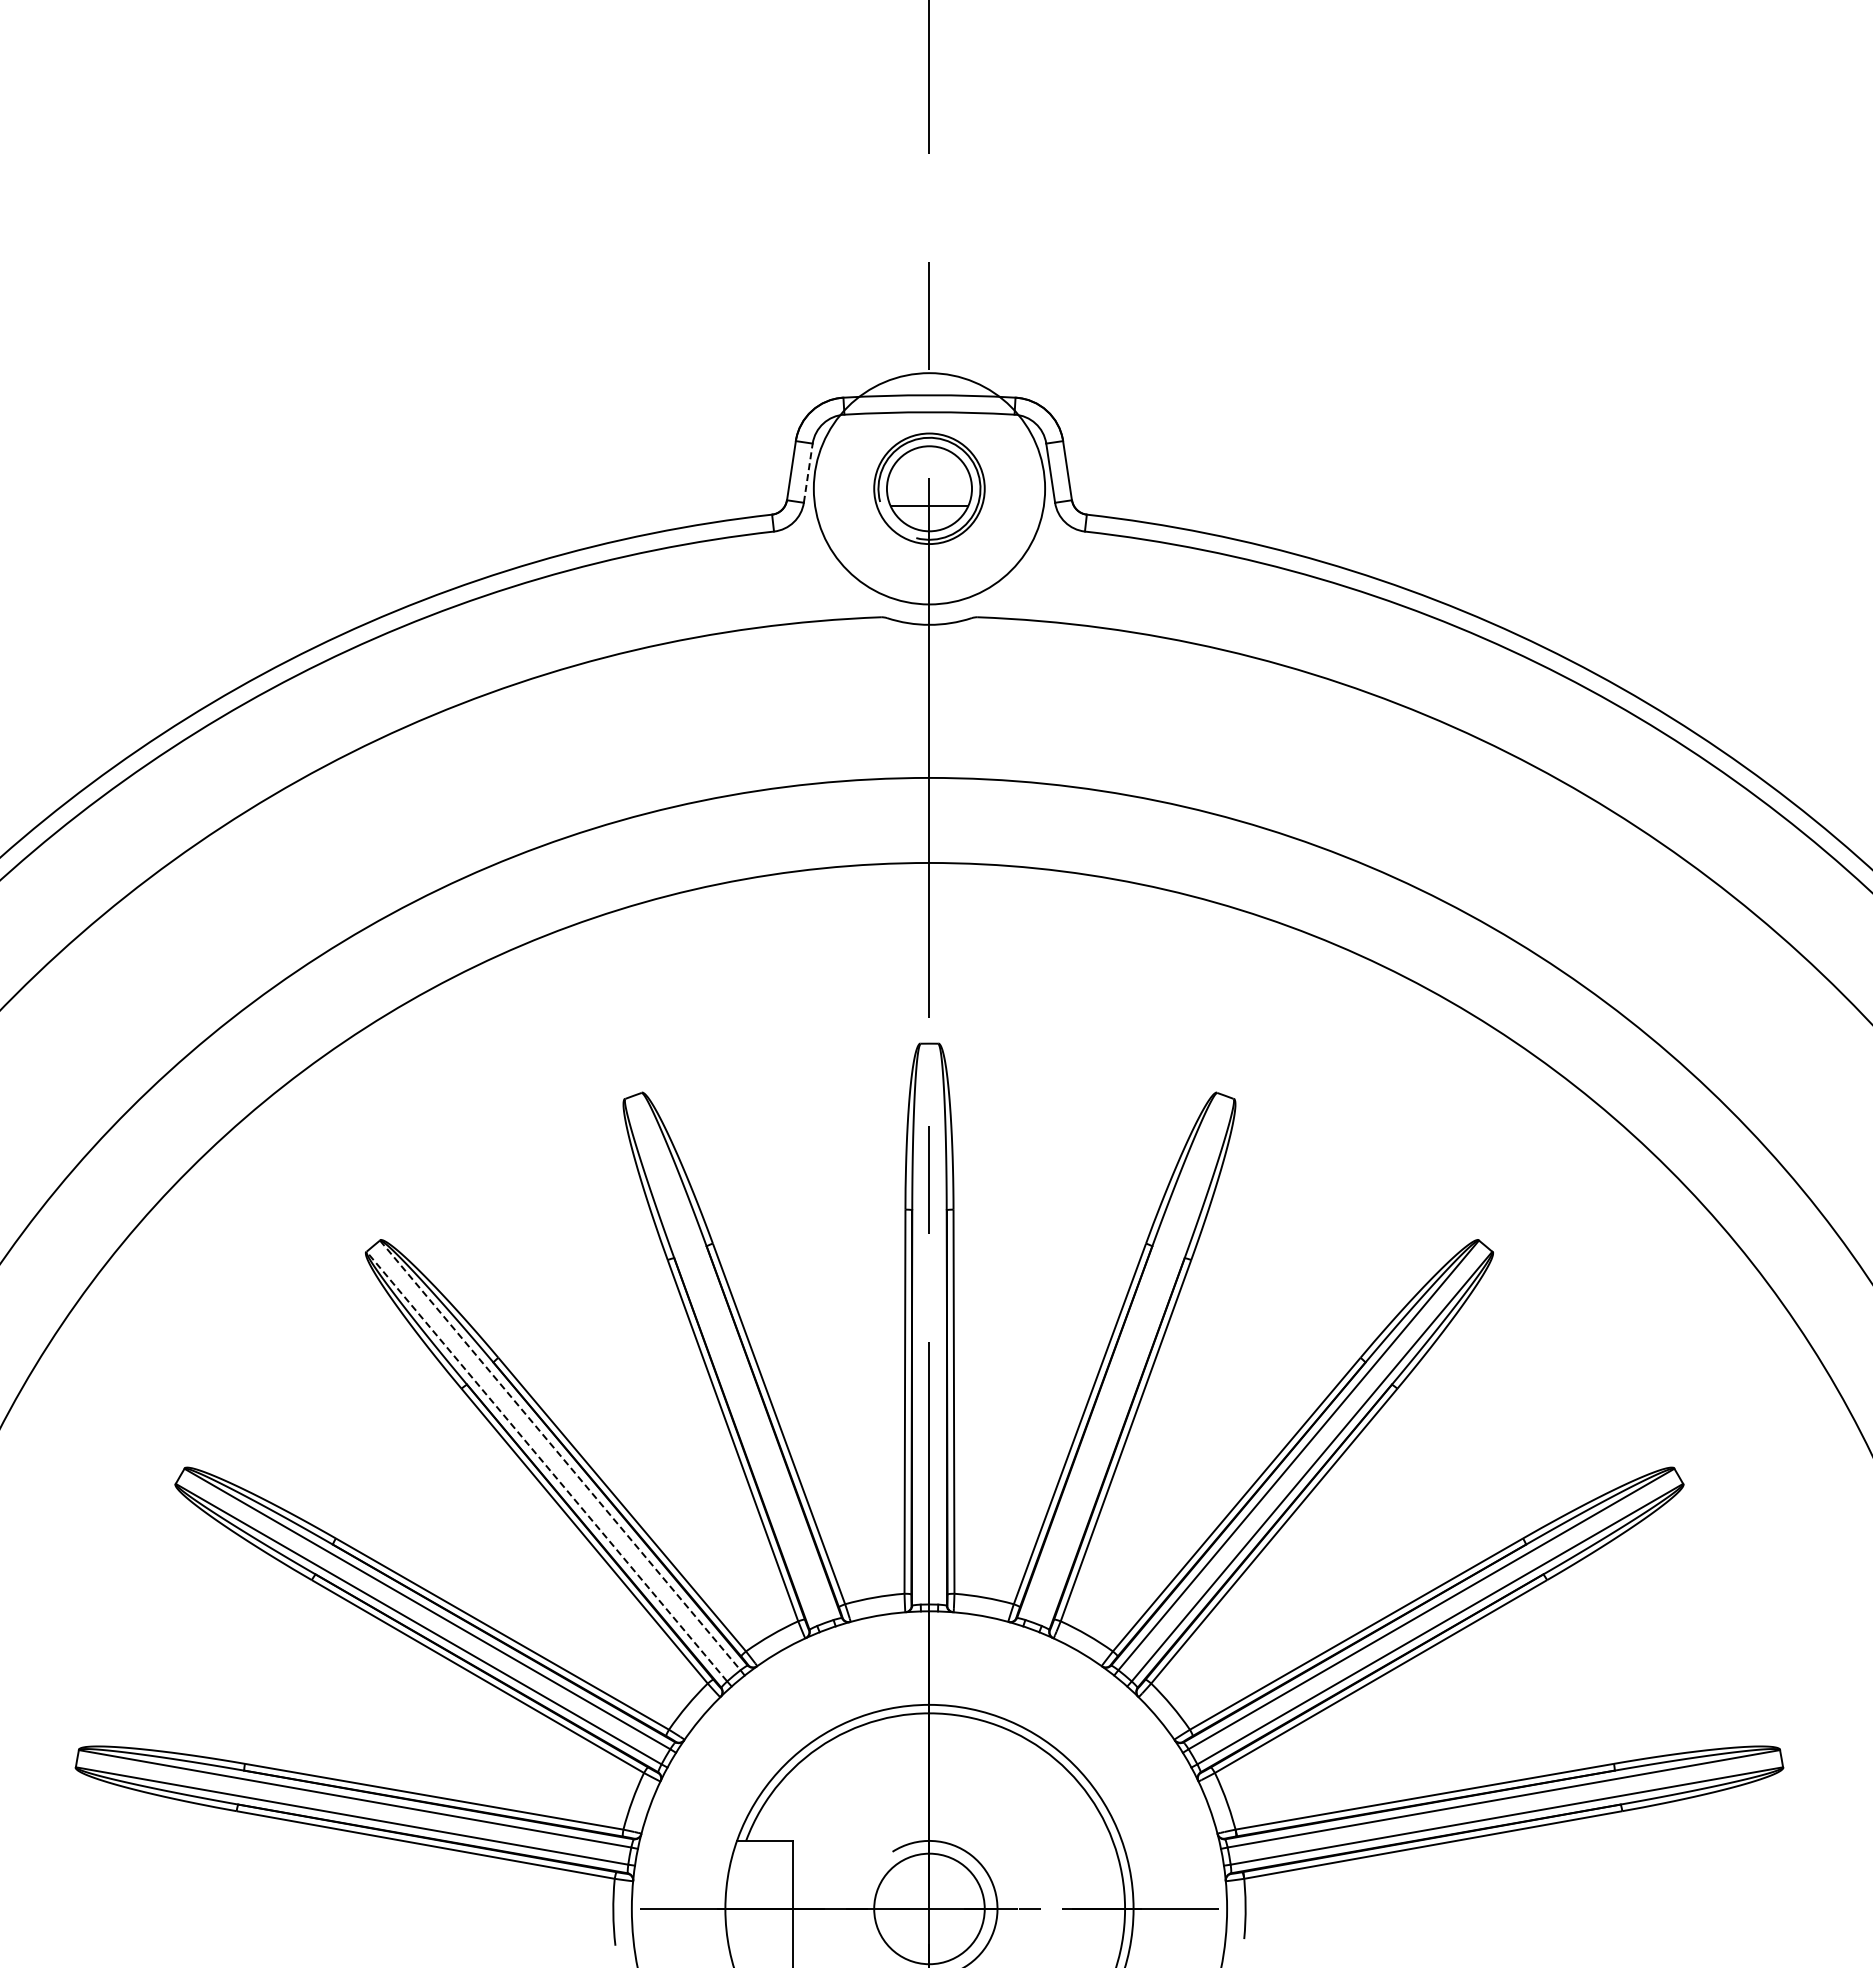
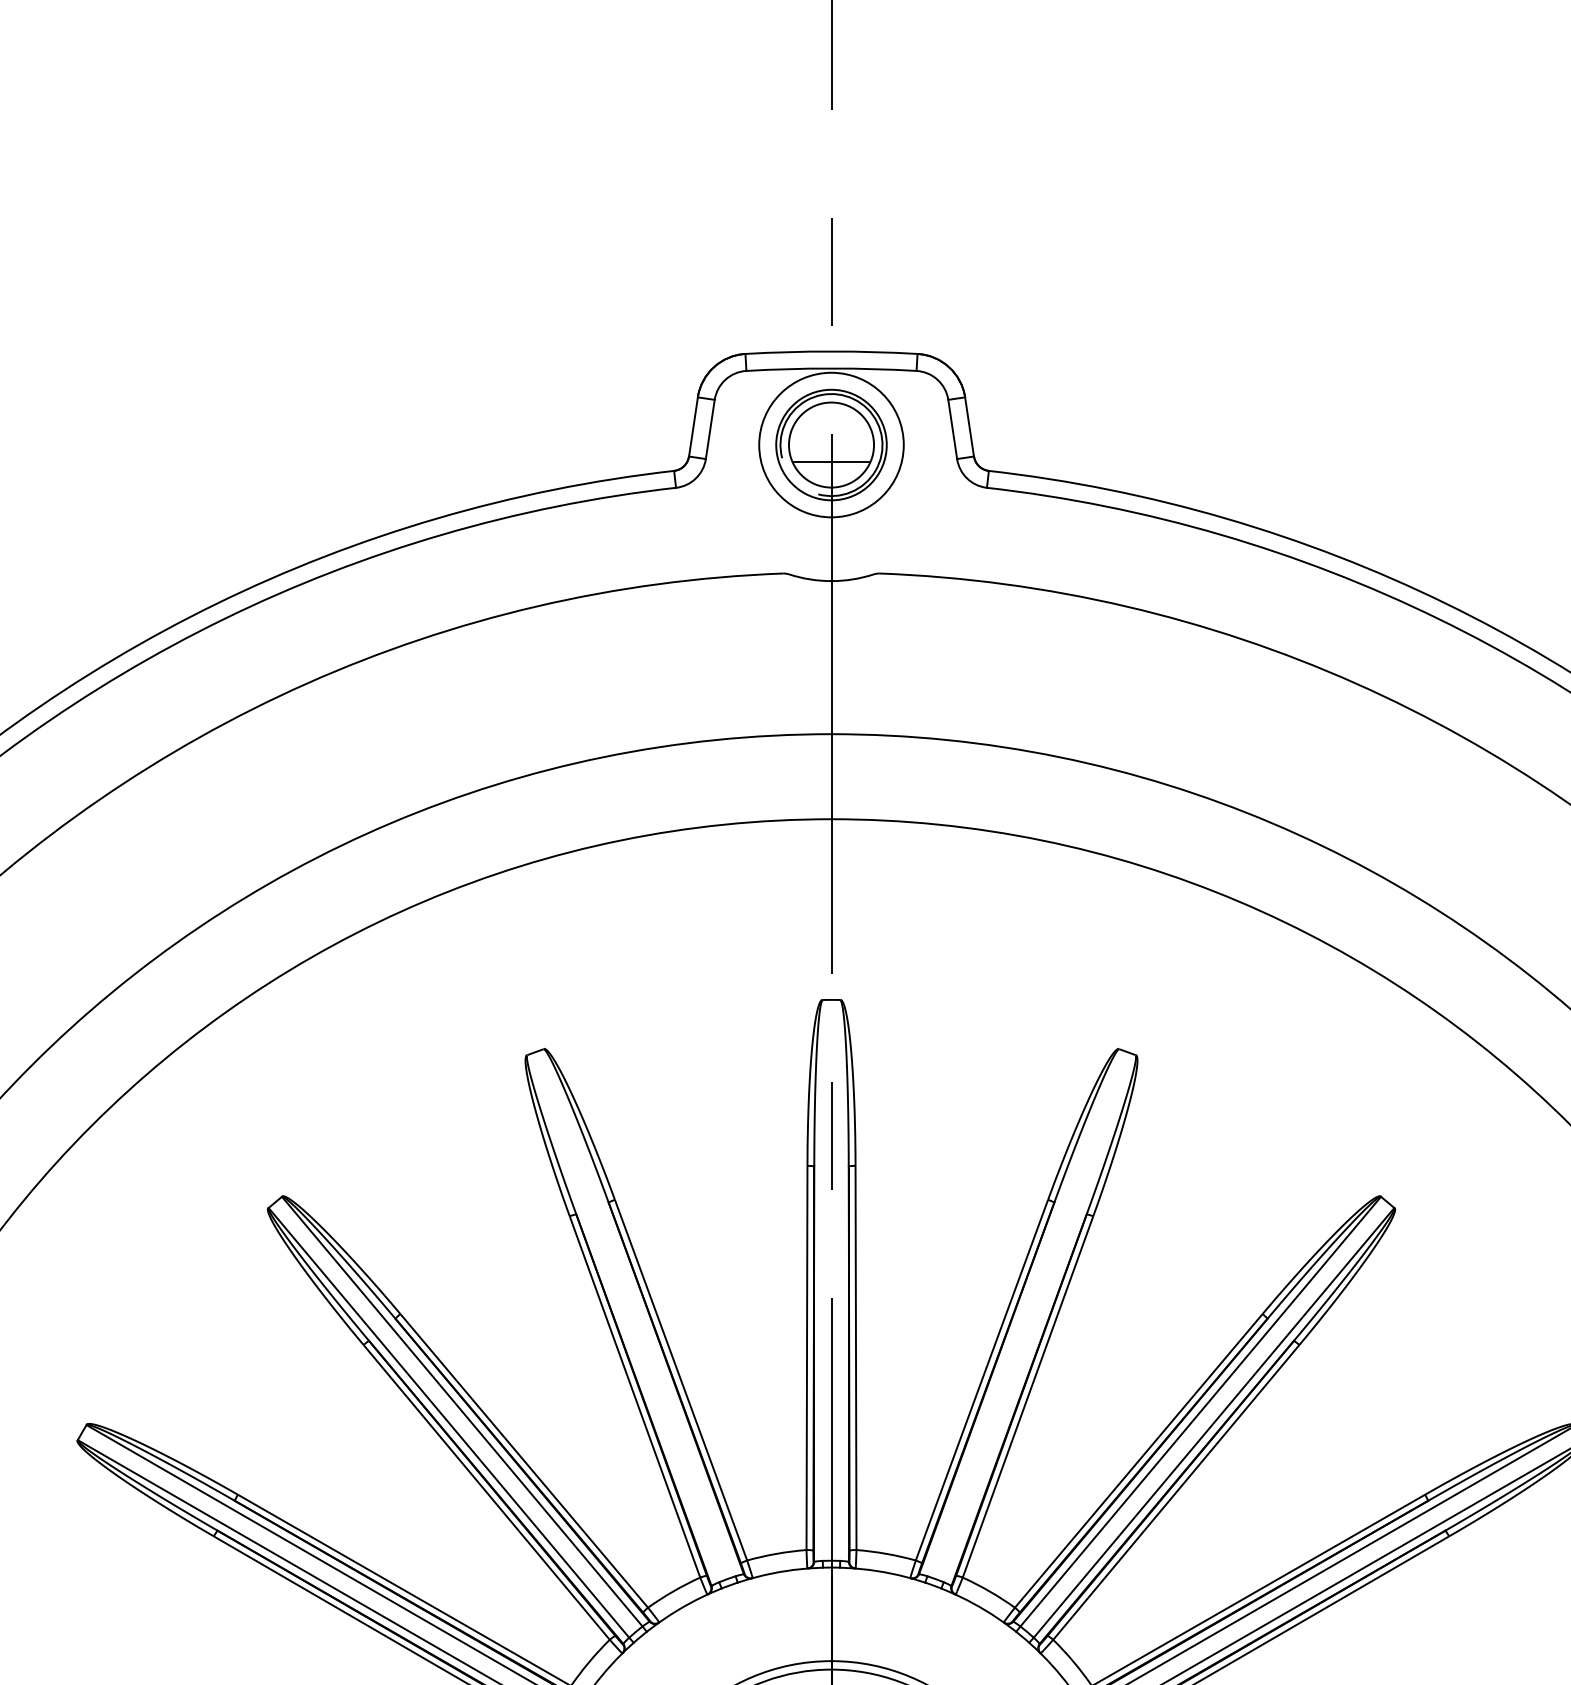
line: (808, 473) -> (710, 429), dashed -> solid
circle: (929, 488) -> (831, 444), size x0.62
line: (560, 1455) -> (462, 1411), dashed -> solid
line: (546, 1466) -> (448, 1422), dashed -> solid

